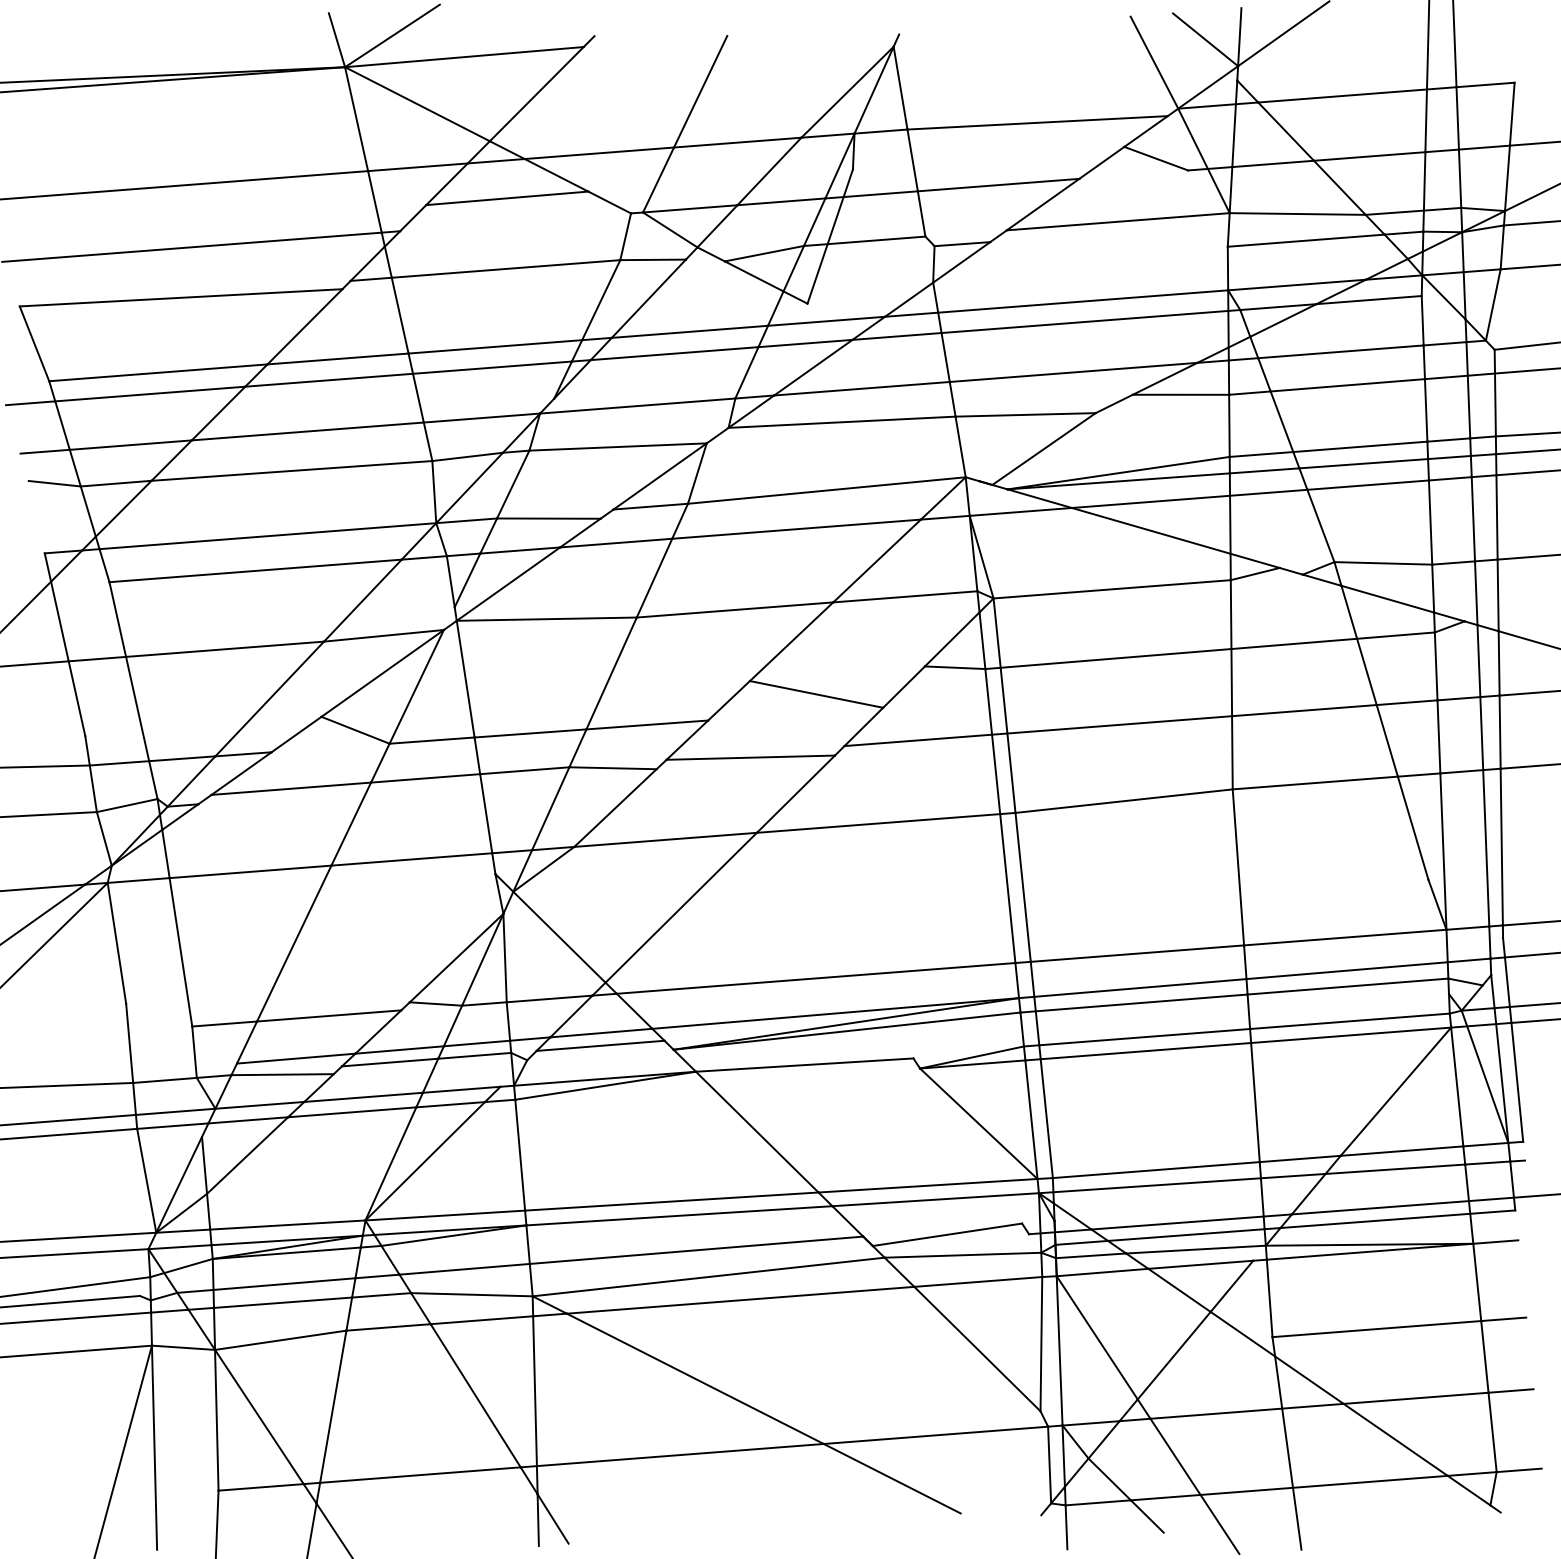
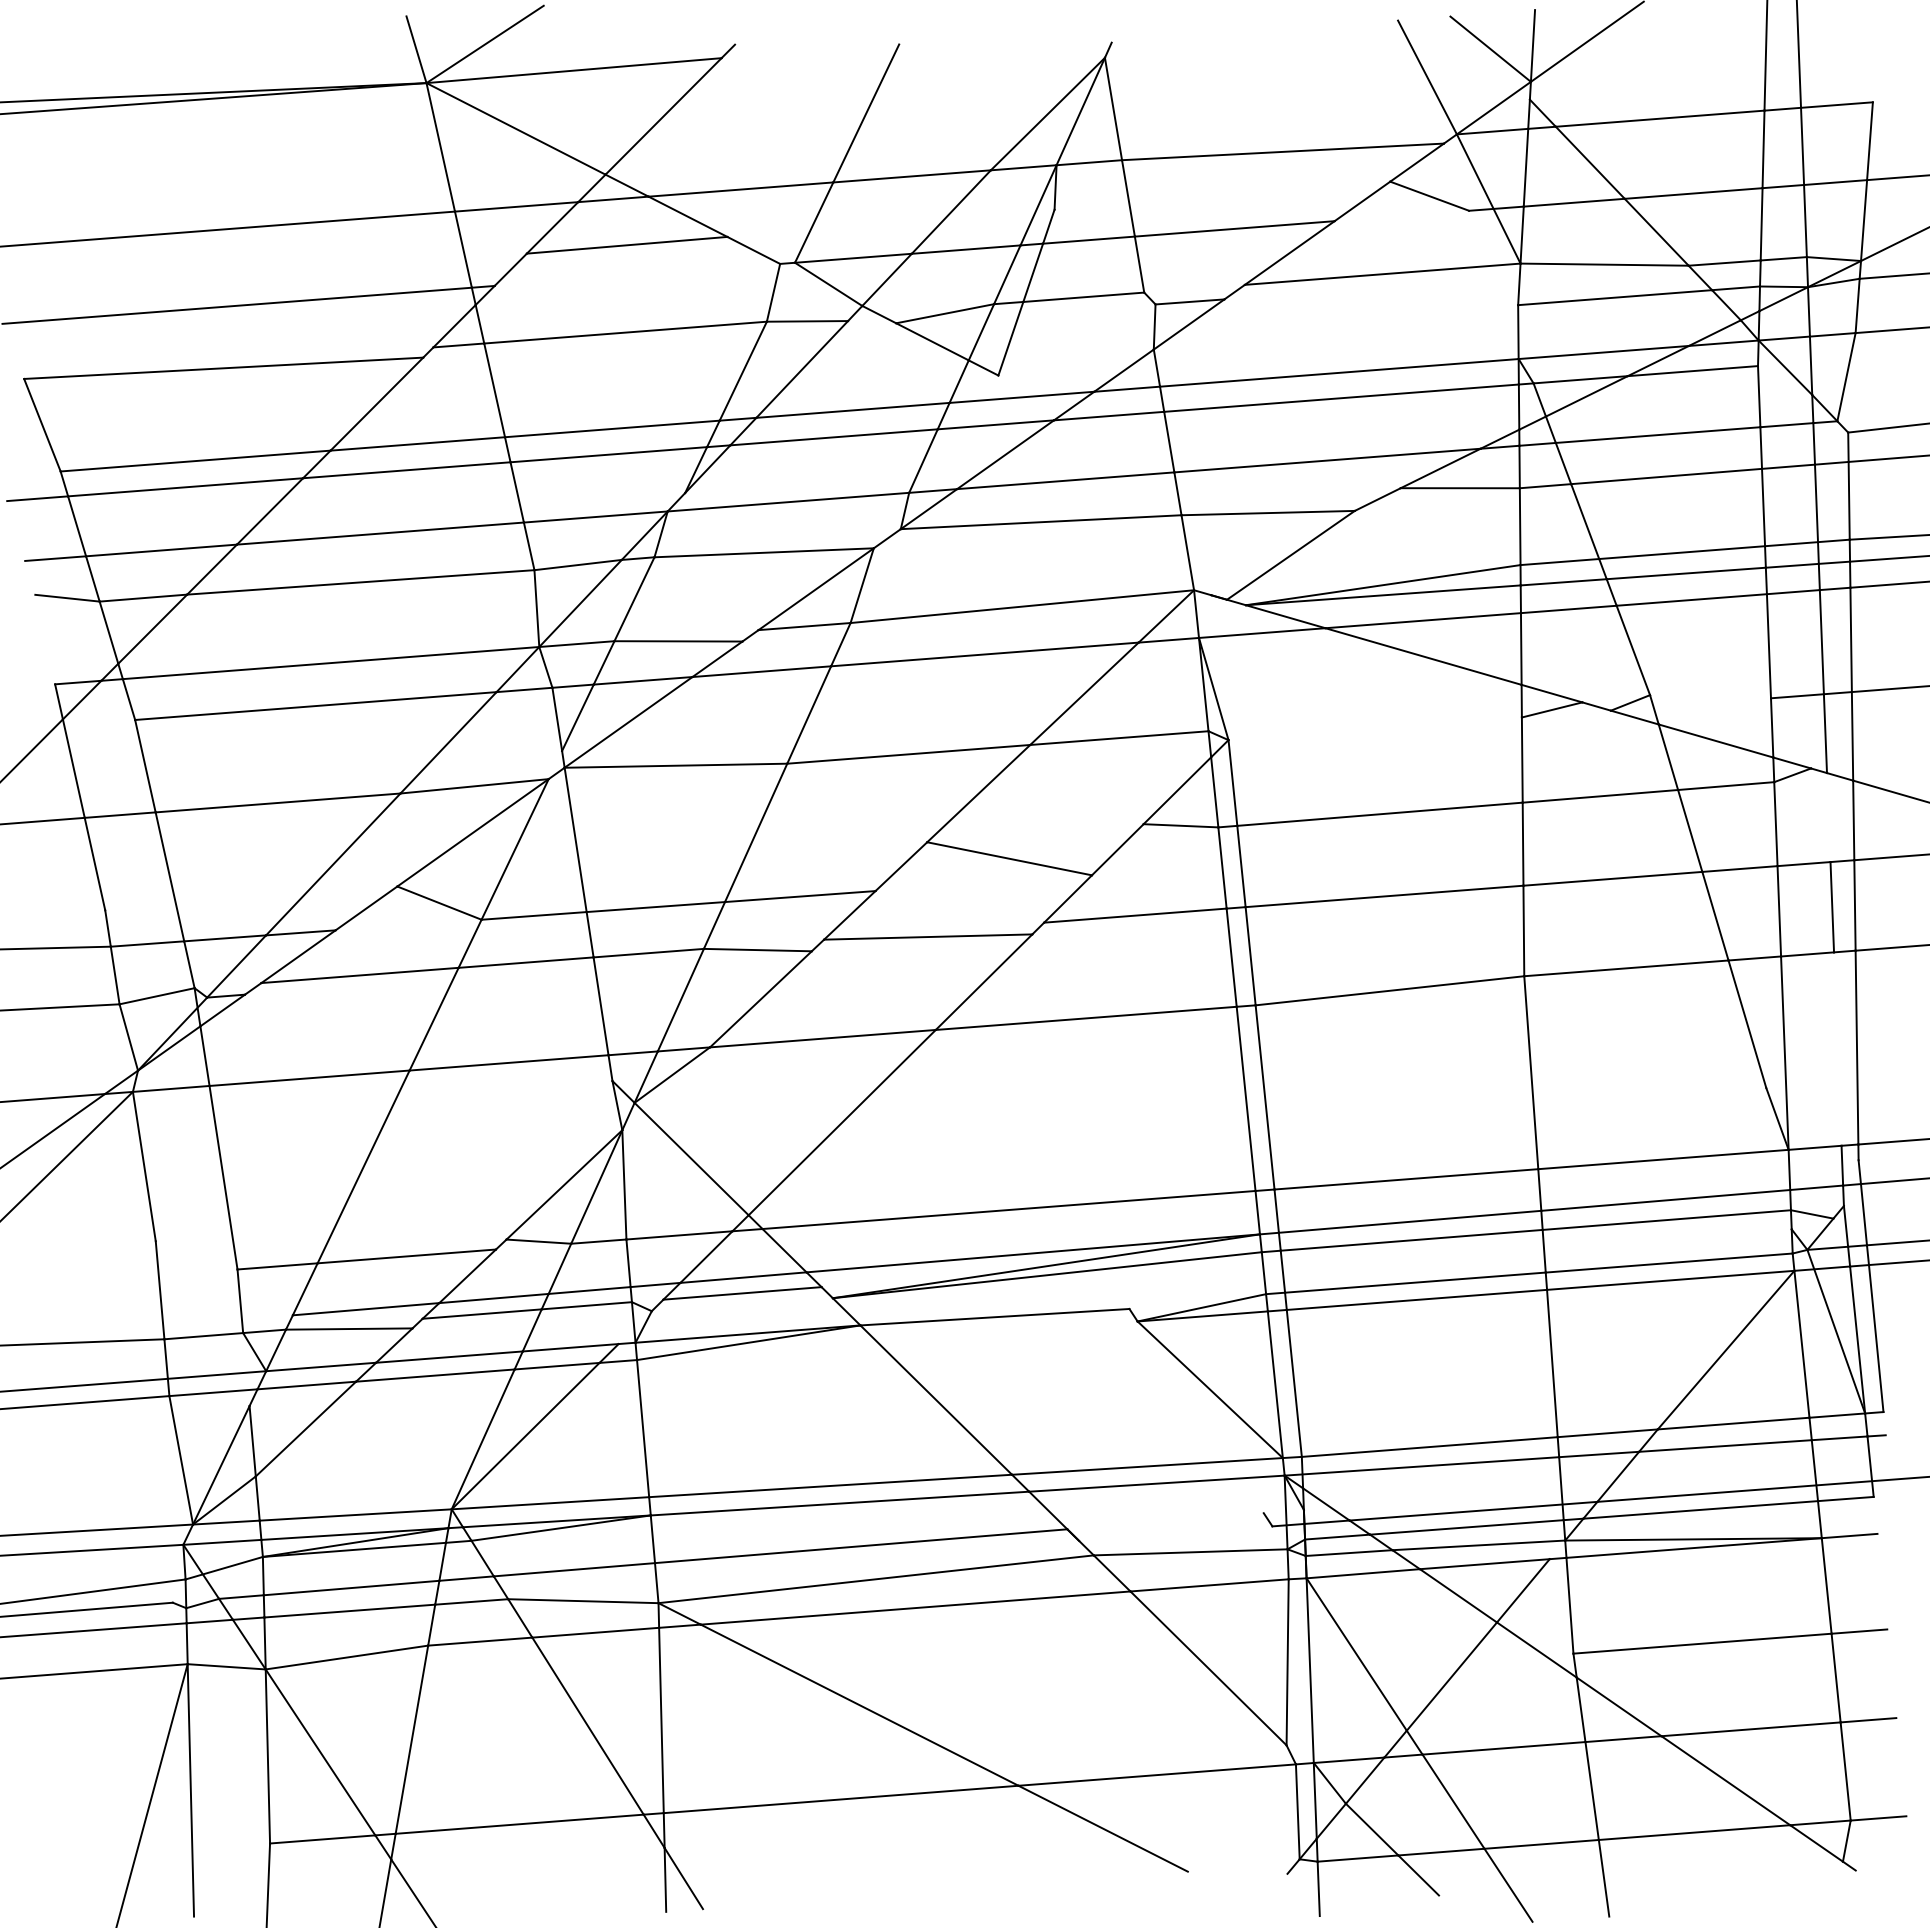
line: (1383, 563) -> (1710, 696), removed
line: (1111, 589) -> (1374, 728), removed
line: (1478, 661) -> (1828, 817), removed
line: (1486, 847) -> (1837, 1048), removed
line: (947, 1234) -> (1171, 1526), removed

